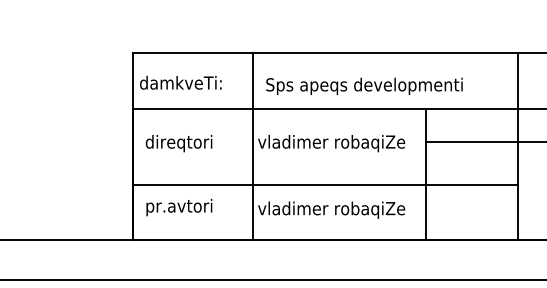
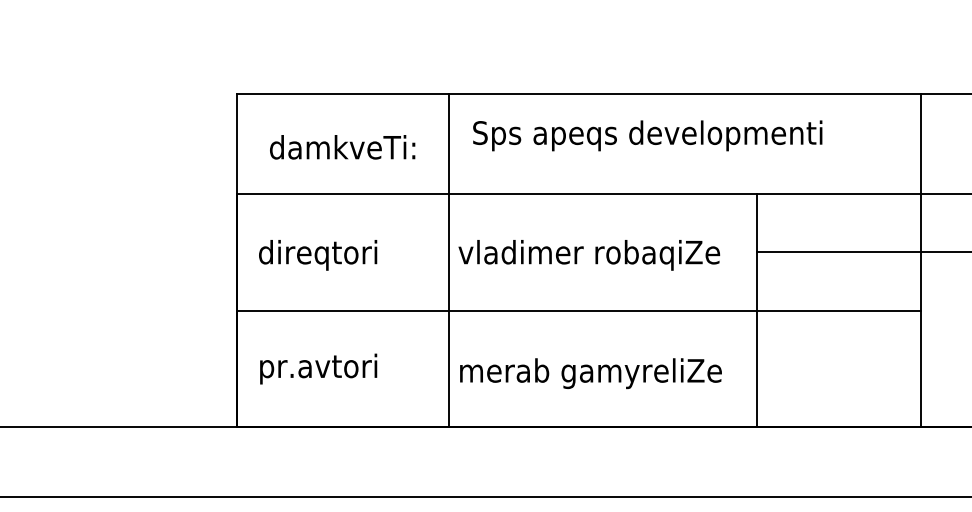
text: (180, 82) -> (342, 146), moved
text: (364, 85) -> (647, 134), moved
line: (325, 184) -> (578, 310), moved
text: (332, 209) -> (590, 372), vladimer robaqiZe -> merab gamyreliZe

